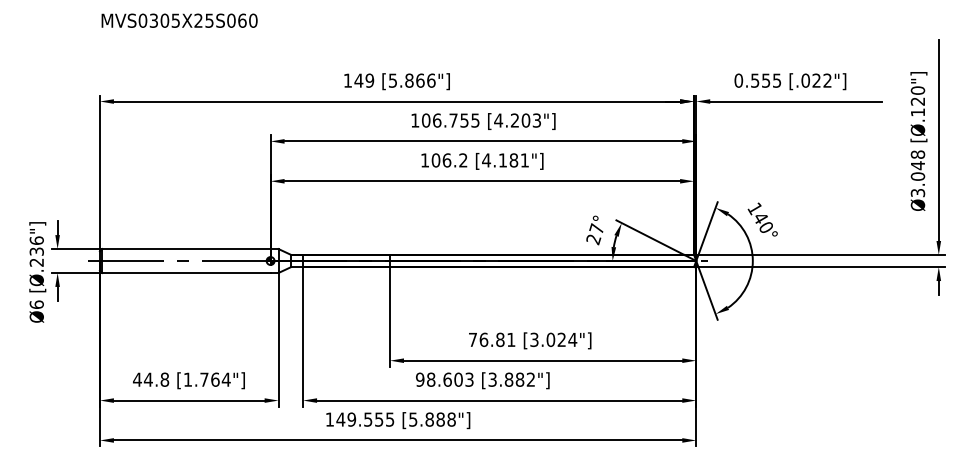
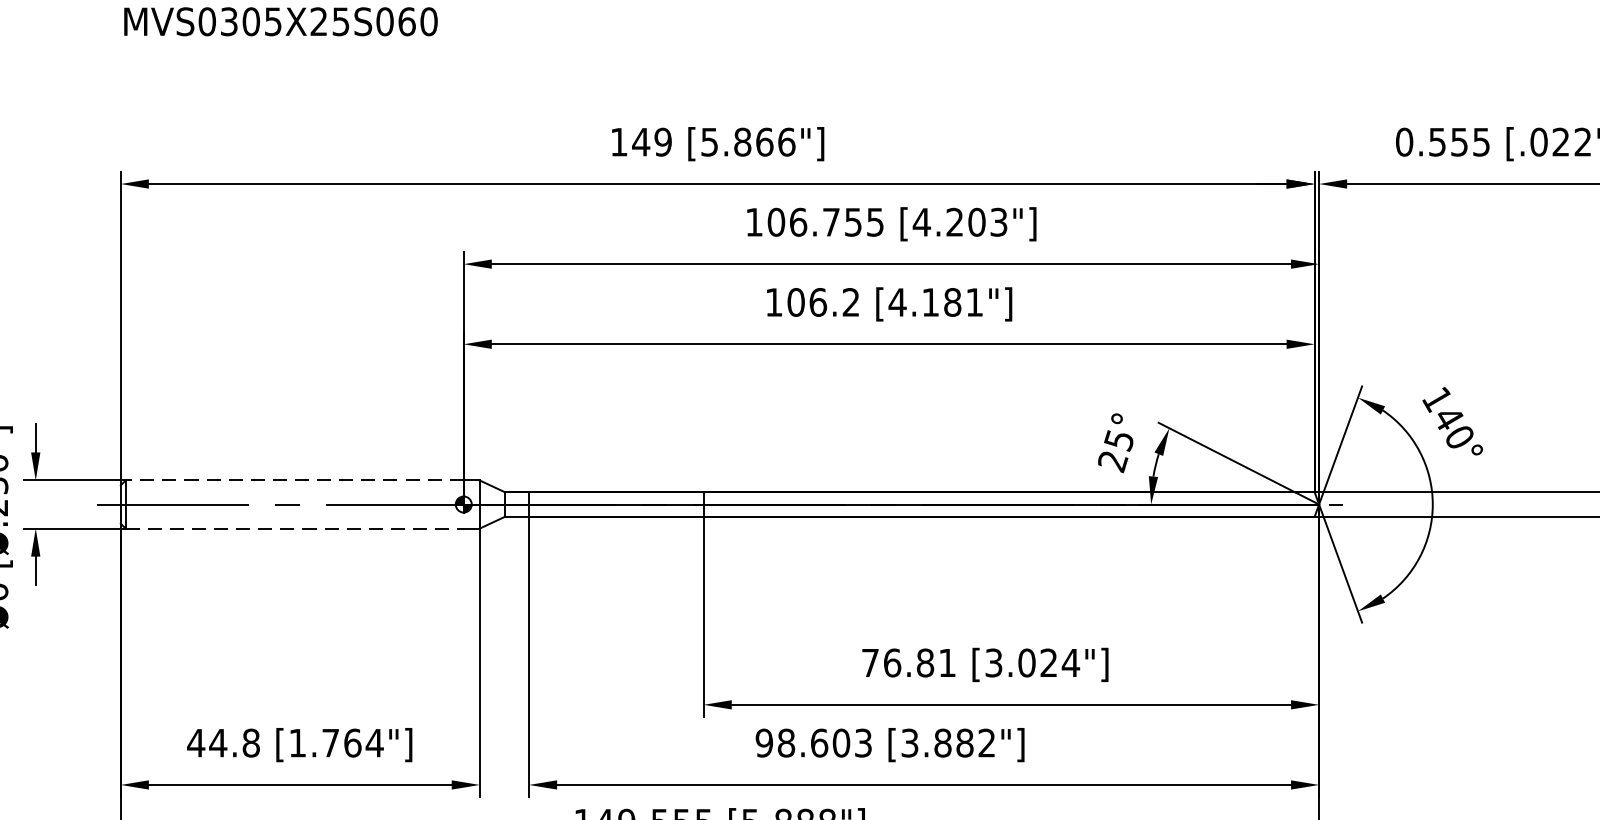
text: (596, 228) -> (1118, 439), 27° -> 25°
line: (185, 249) -> (292, 481), solid -> dashed
line: (186, 272) -> (294, 527), solid -> dashed

